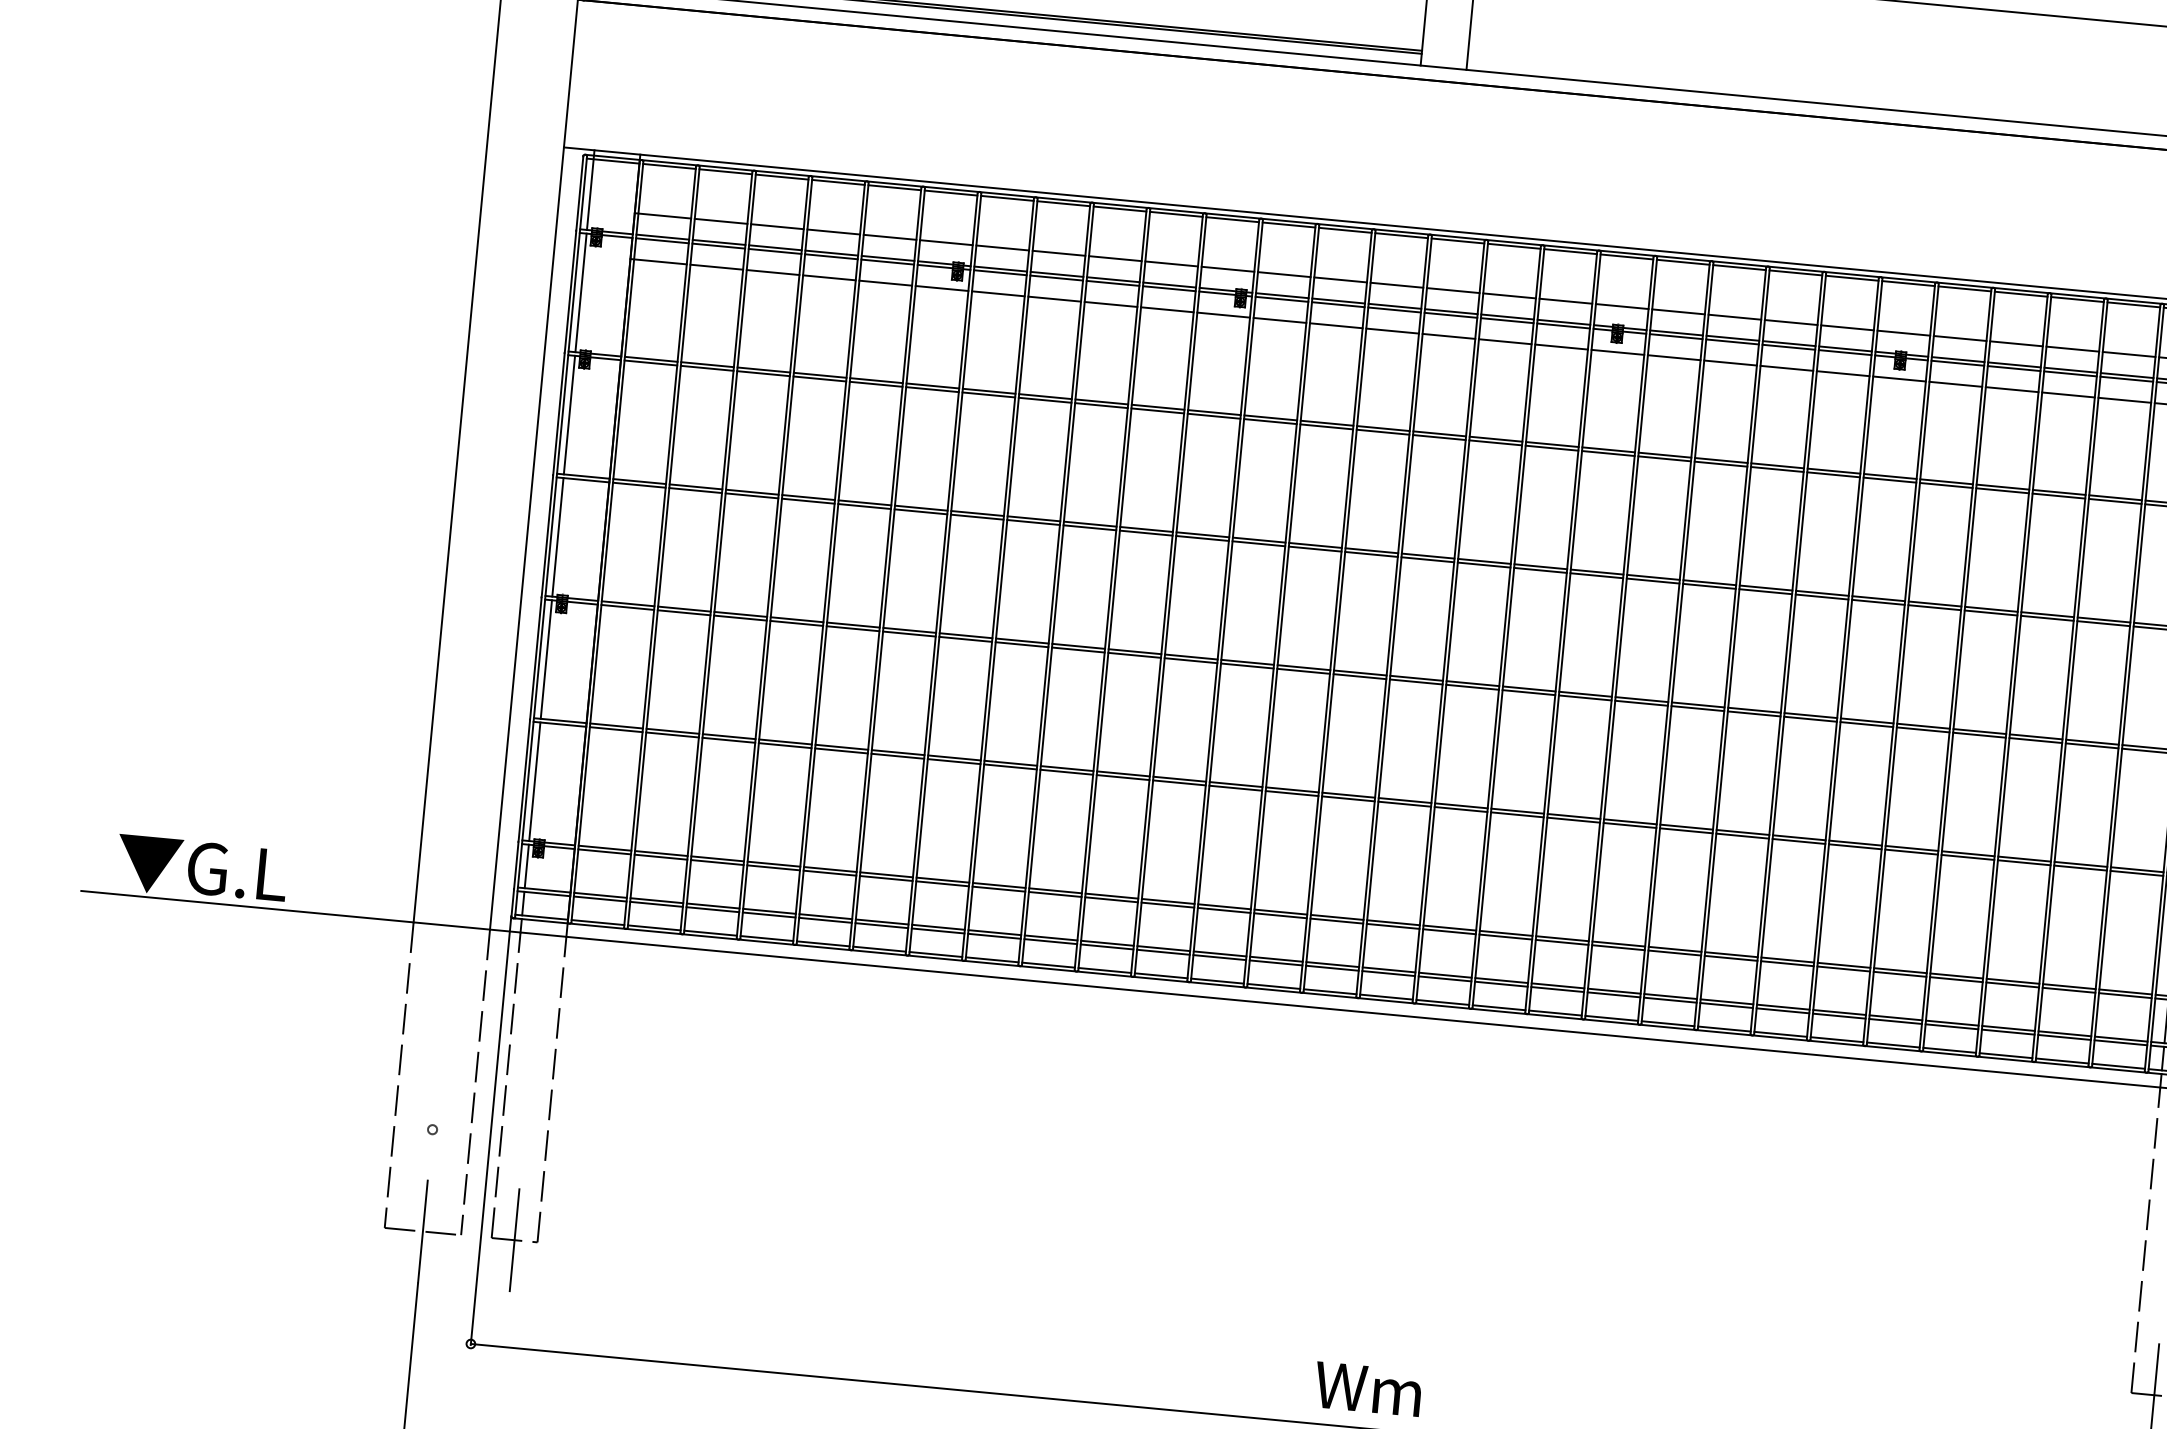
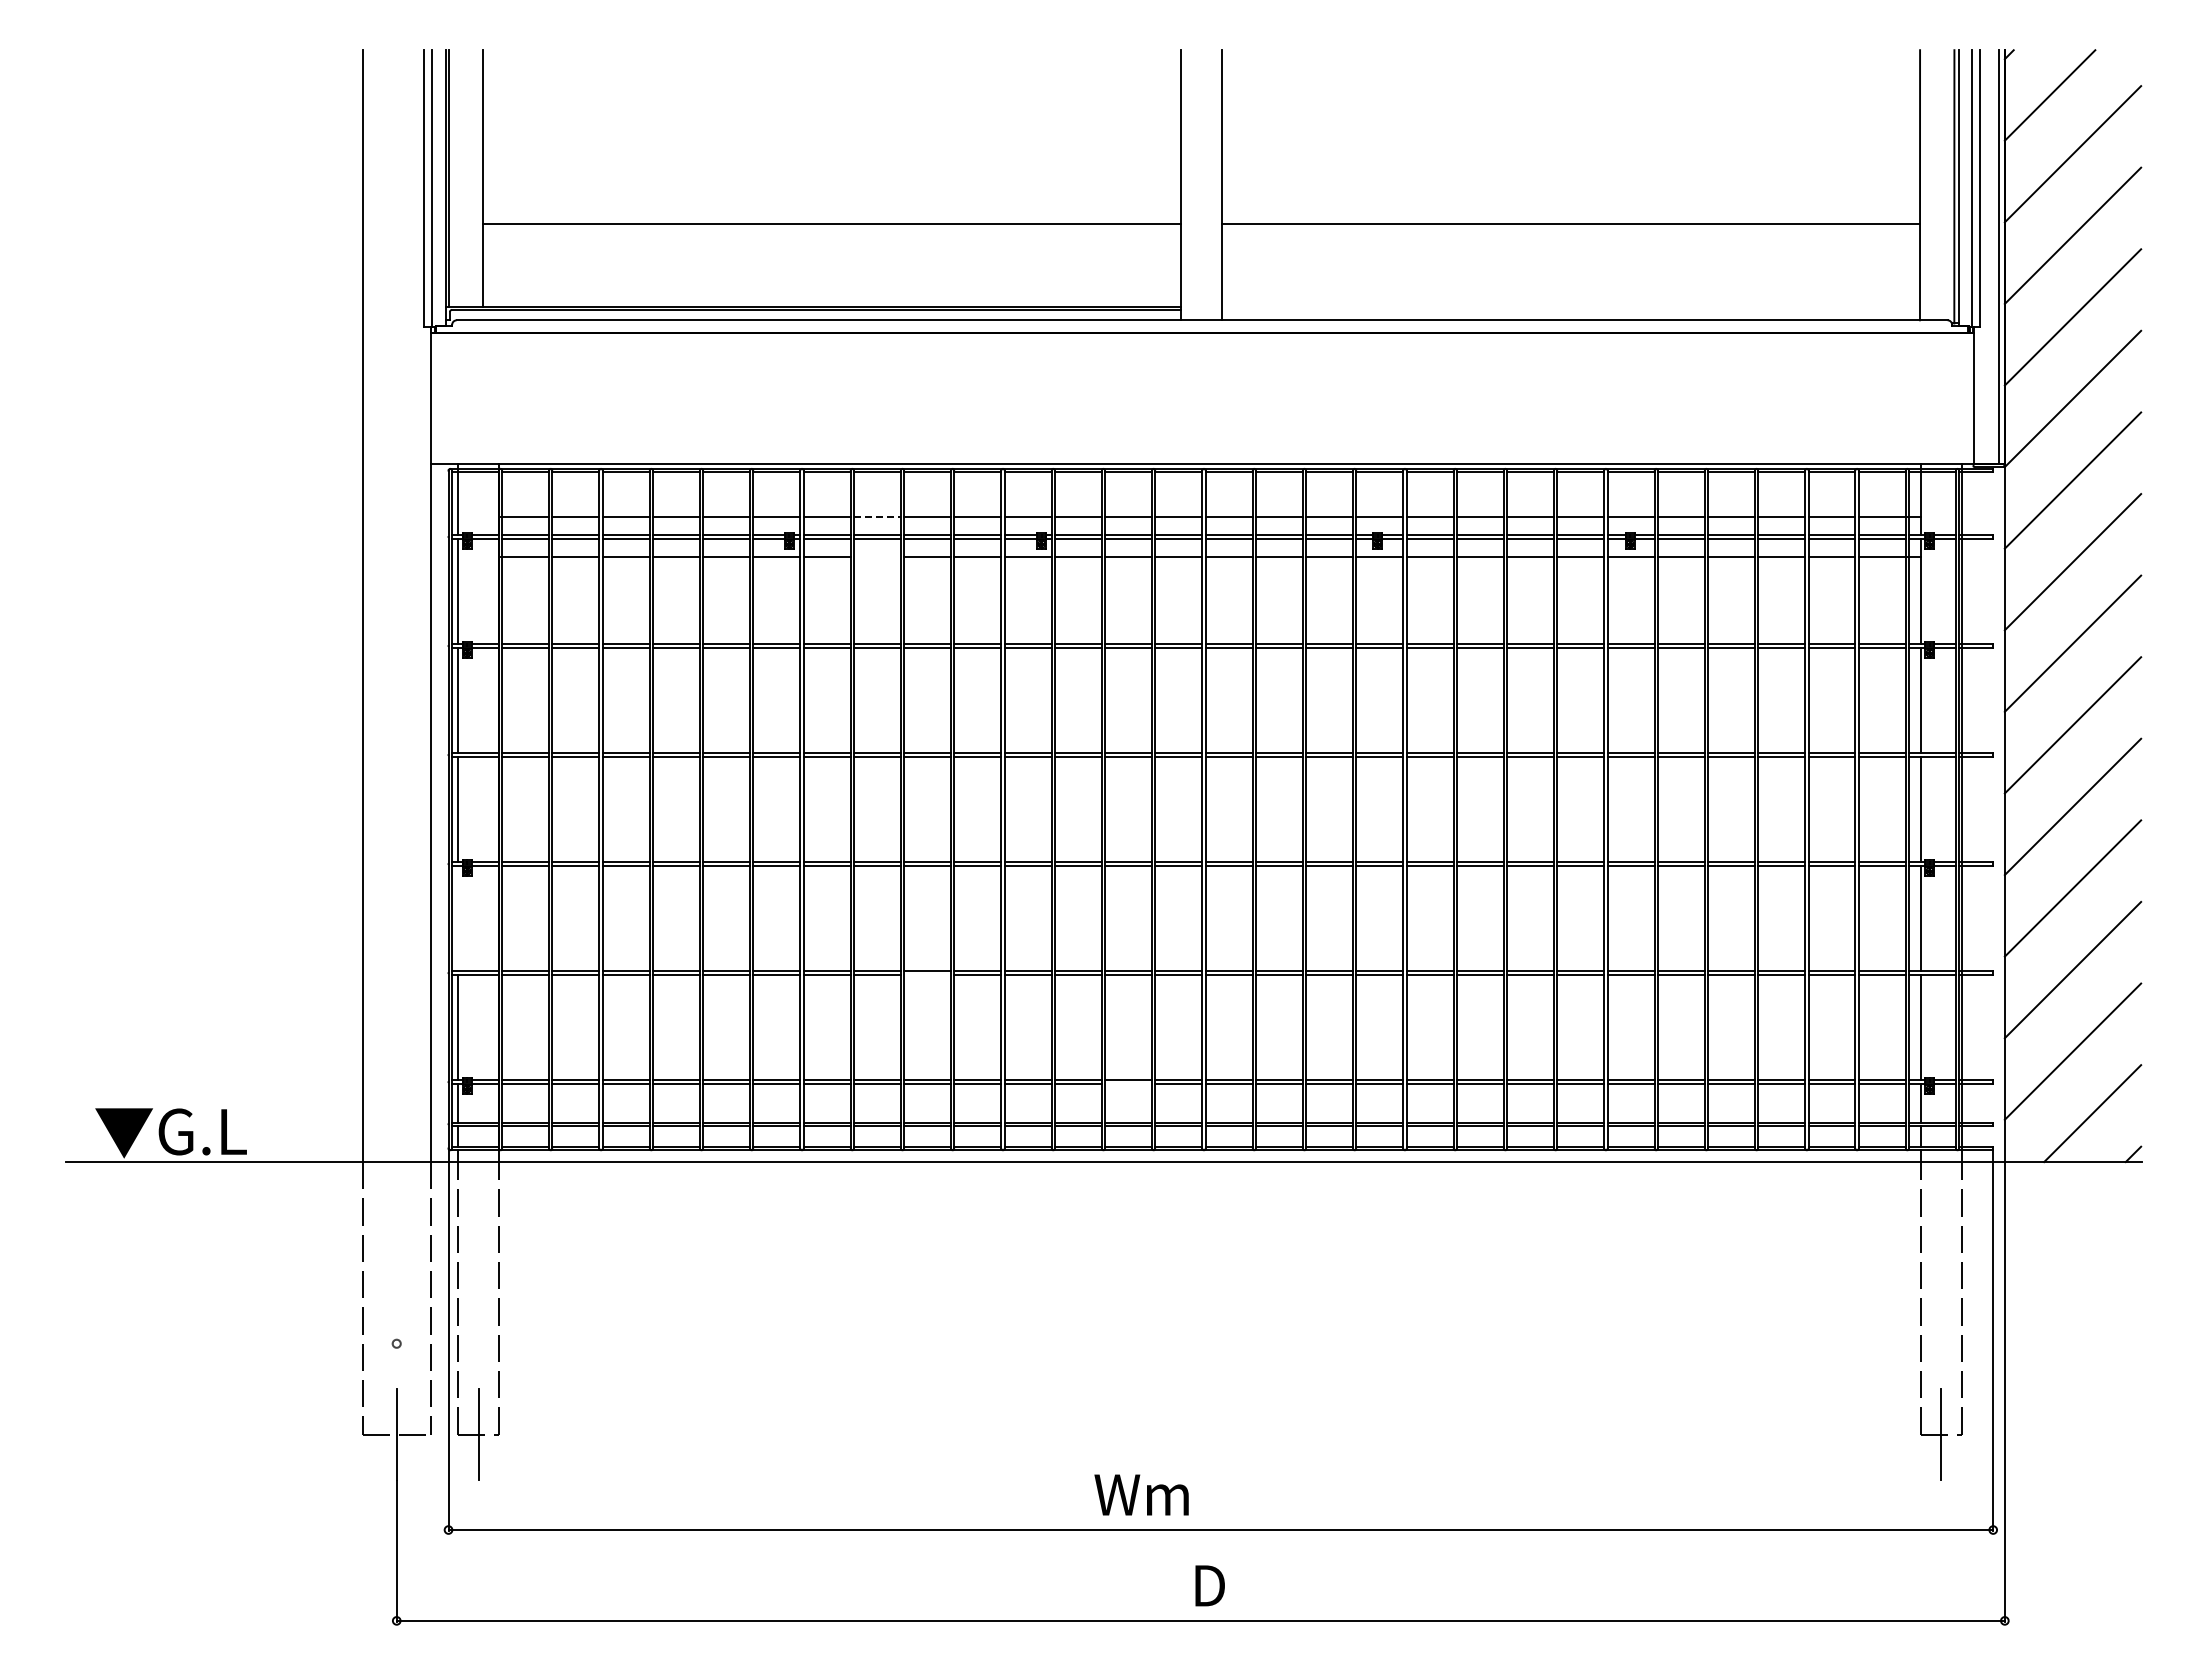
line: (1059, 253) -> (877, 516), solid -> dashed
line: (1053, 299) -> (876, 557), removed
line: (546, 659) -> (458, 918), removed
line: (1066, 771) -> (927, 974), removed
line: (1280, 915) -> (1128, 1083), removed
text: (1368, 1388) -> (1141, 1494), moved

